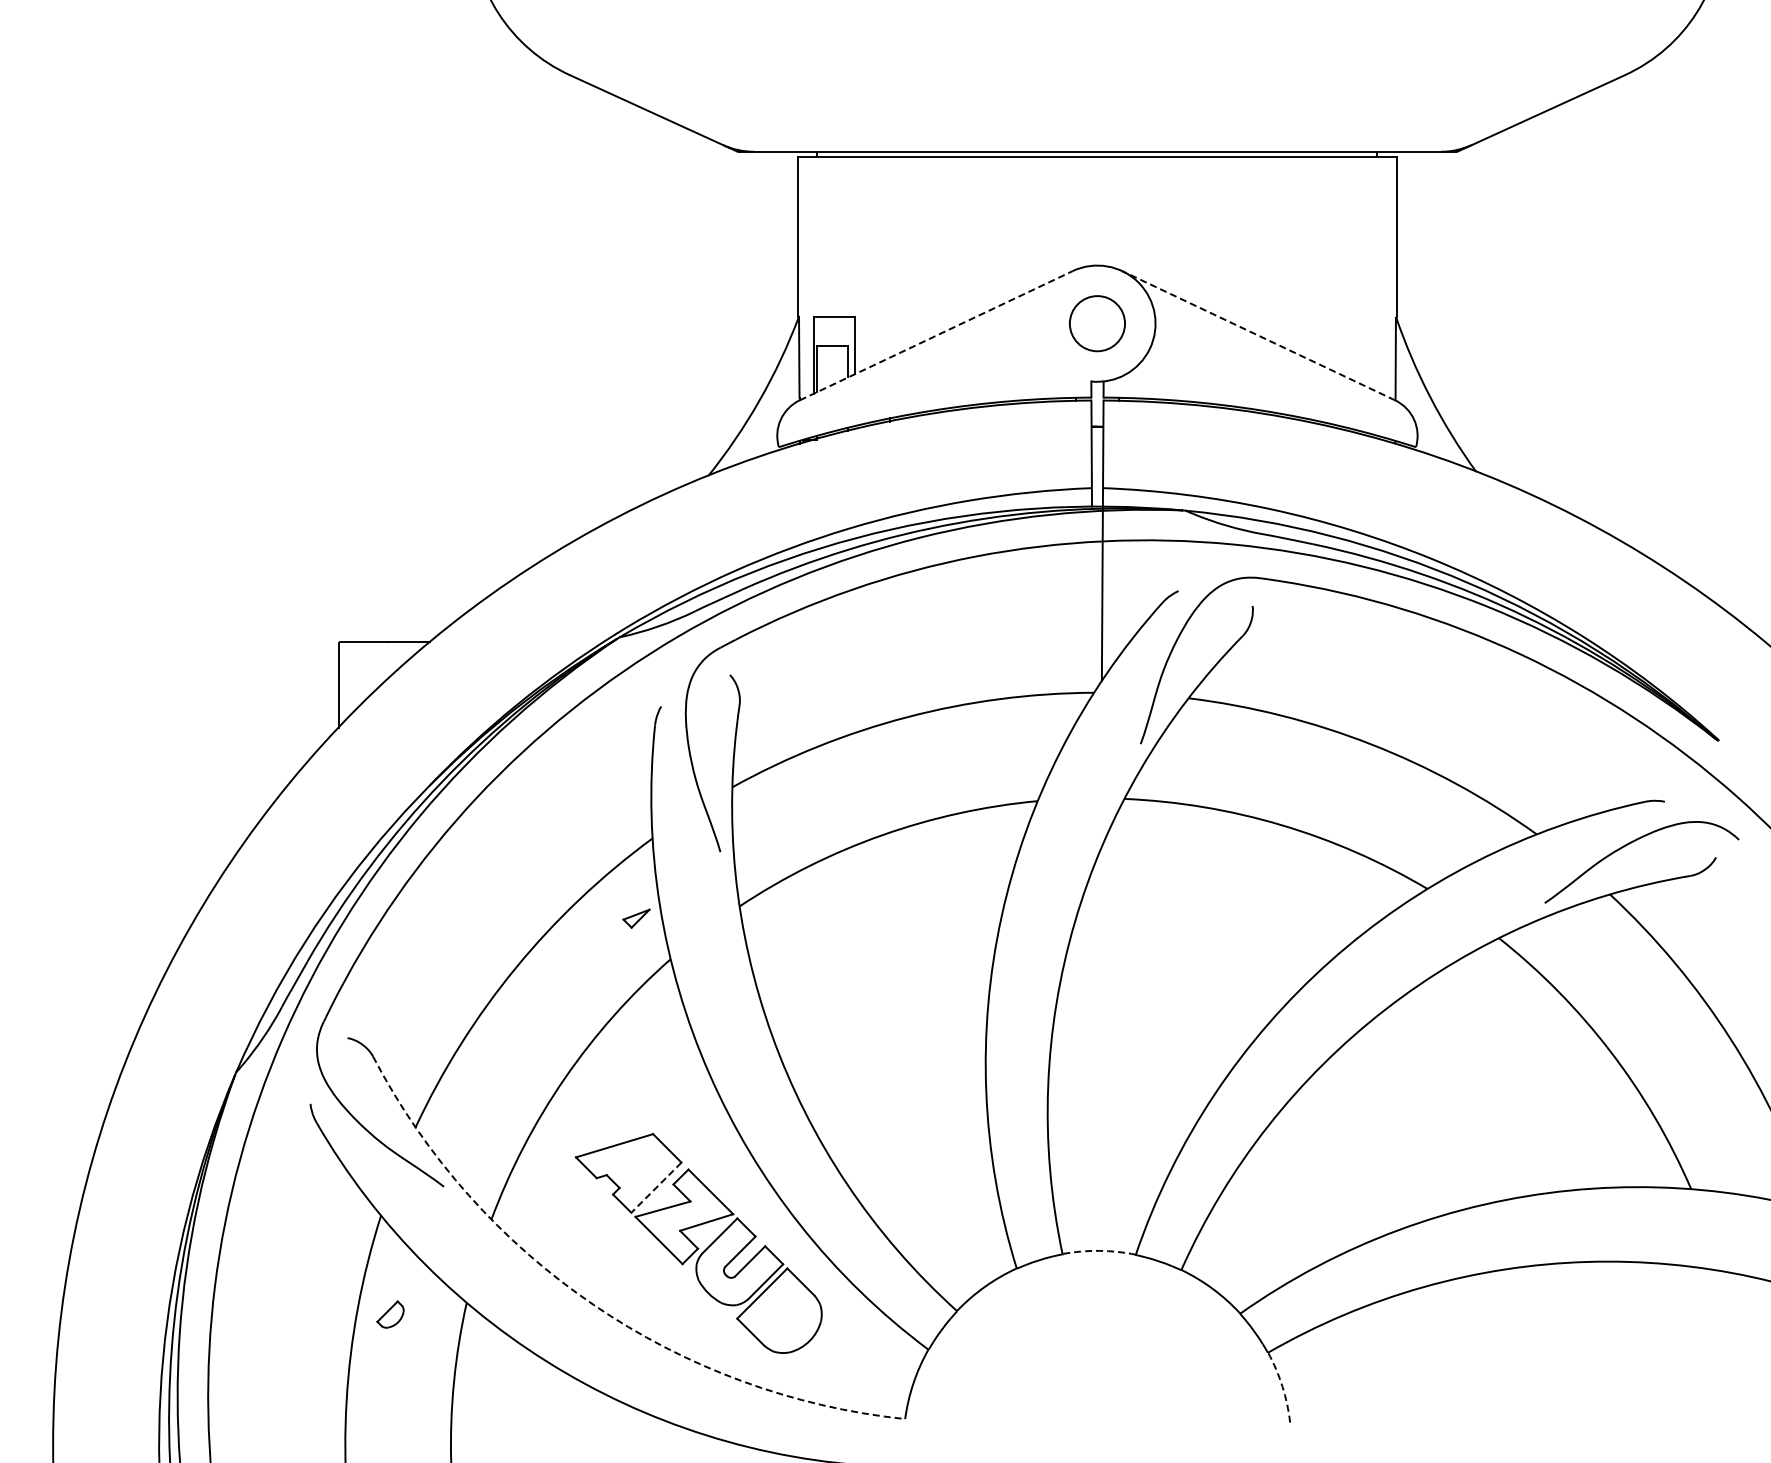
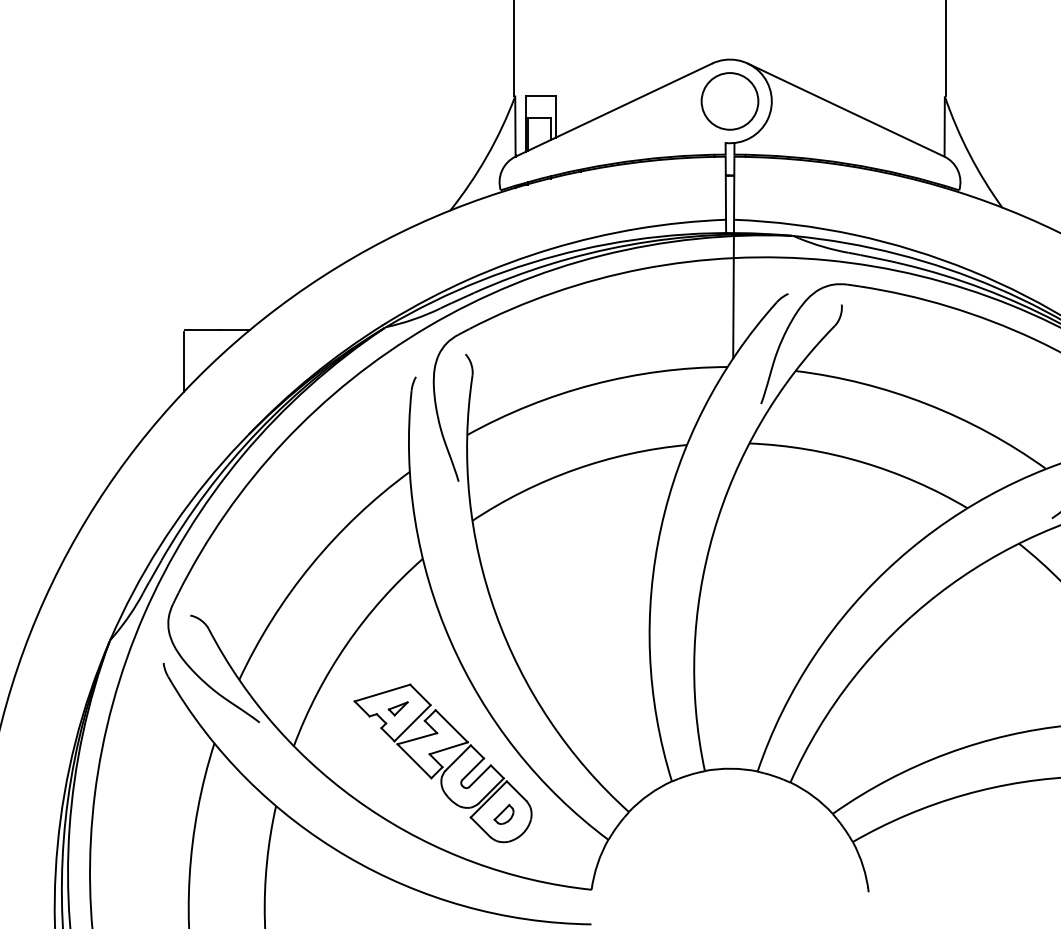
circle: (1097, 323) -> (730, 101), size x1.43
line: (936, 335) -> (614, 109), dashed -> solid
line: (1258, 335) -> (845, 109), dashed -> solid
part: (636, 918) -> (398, 708), moved
line: (656, 1188) -> (412, 723), dashed -> solid
arc: (1099, 1250) -> (731, 768), dashed -> solid
arc: (593, 1304) -> (367, 807), dashed -> solid
part: (390, 1314) -> (504, 814), moved
arc: (1282, 1386) -> (863, 866), dashed -> solid

